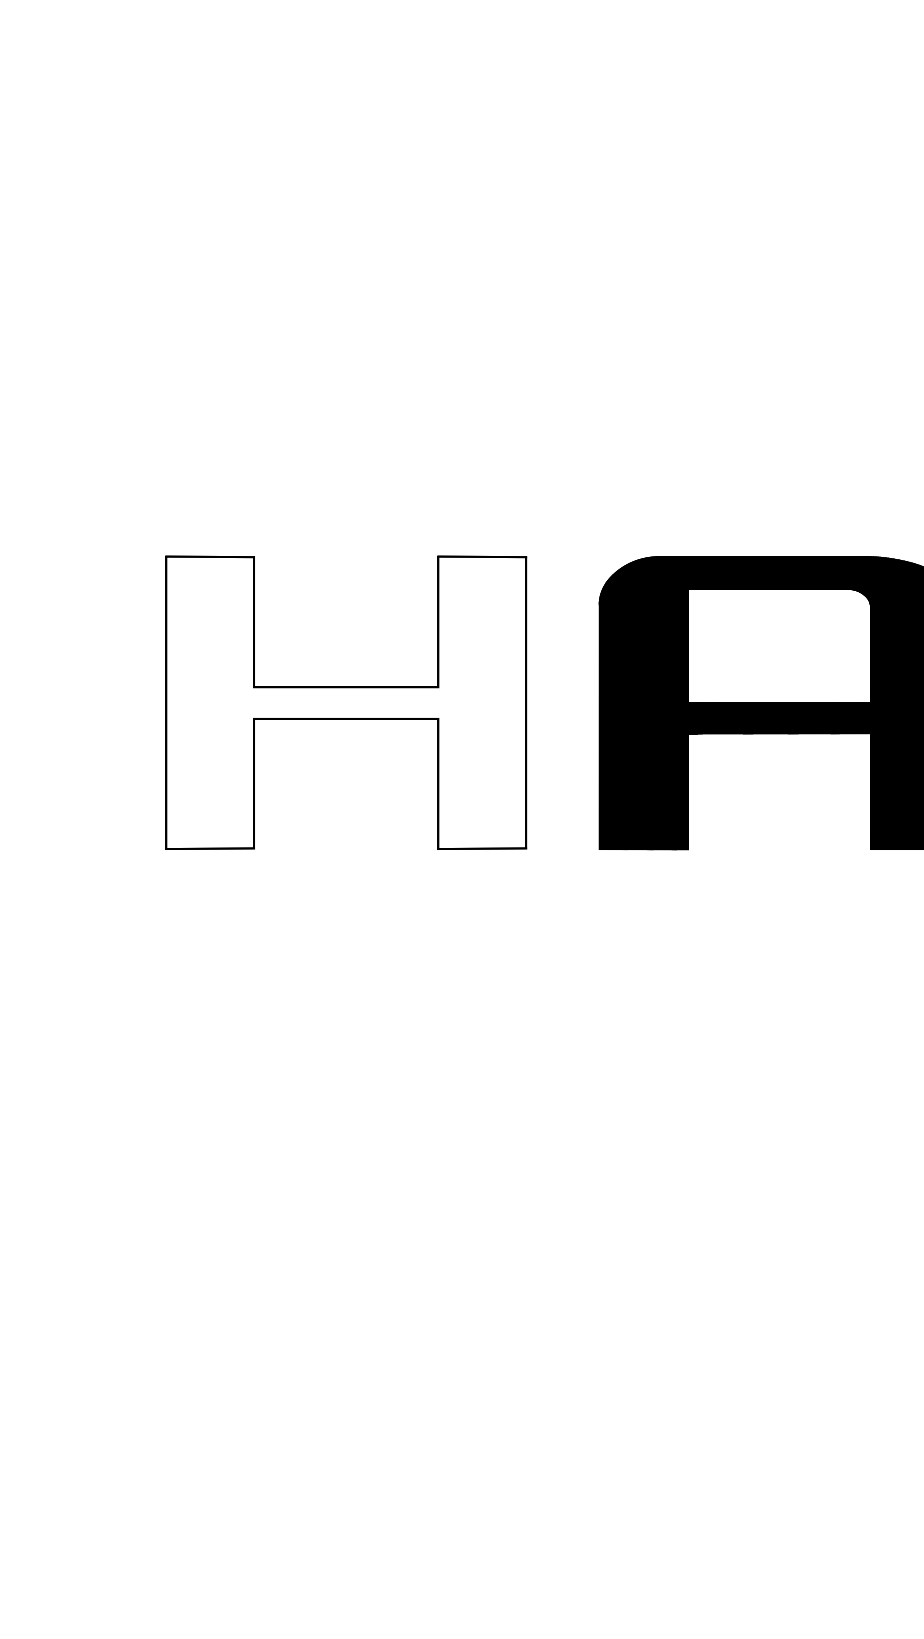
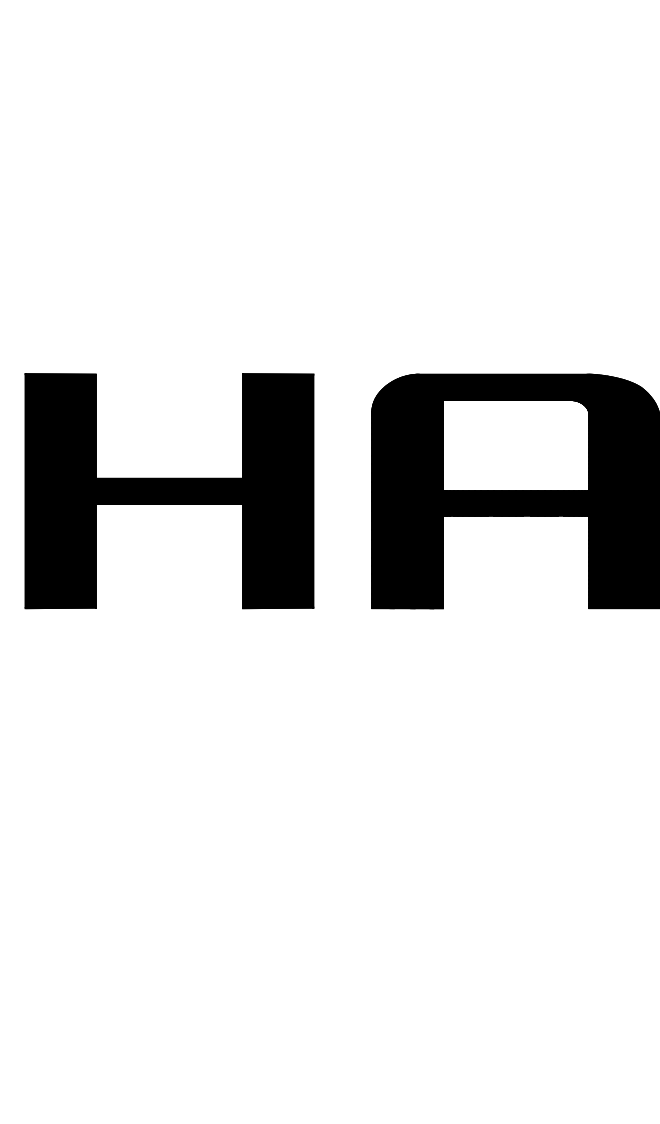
fill: (346, 702) -> (169, 490), added

